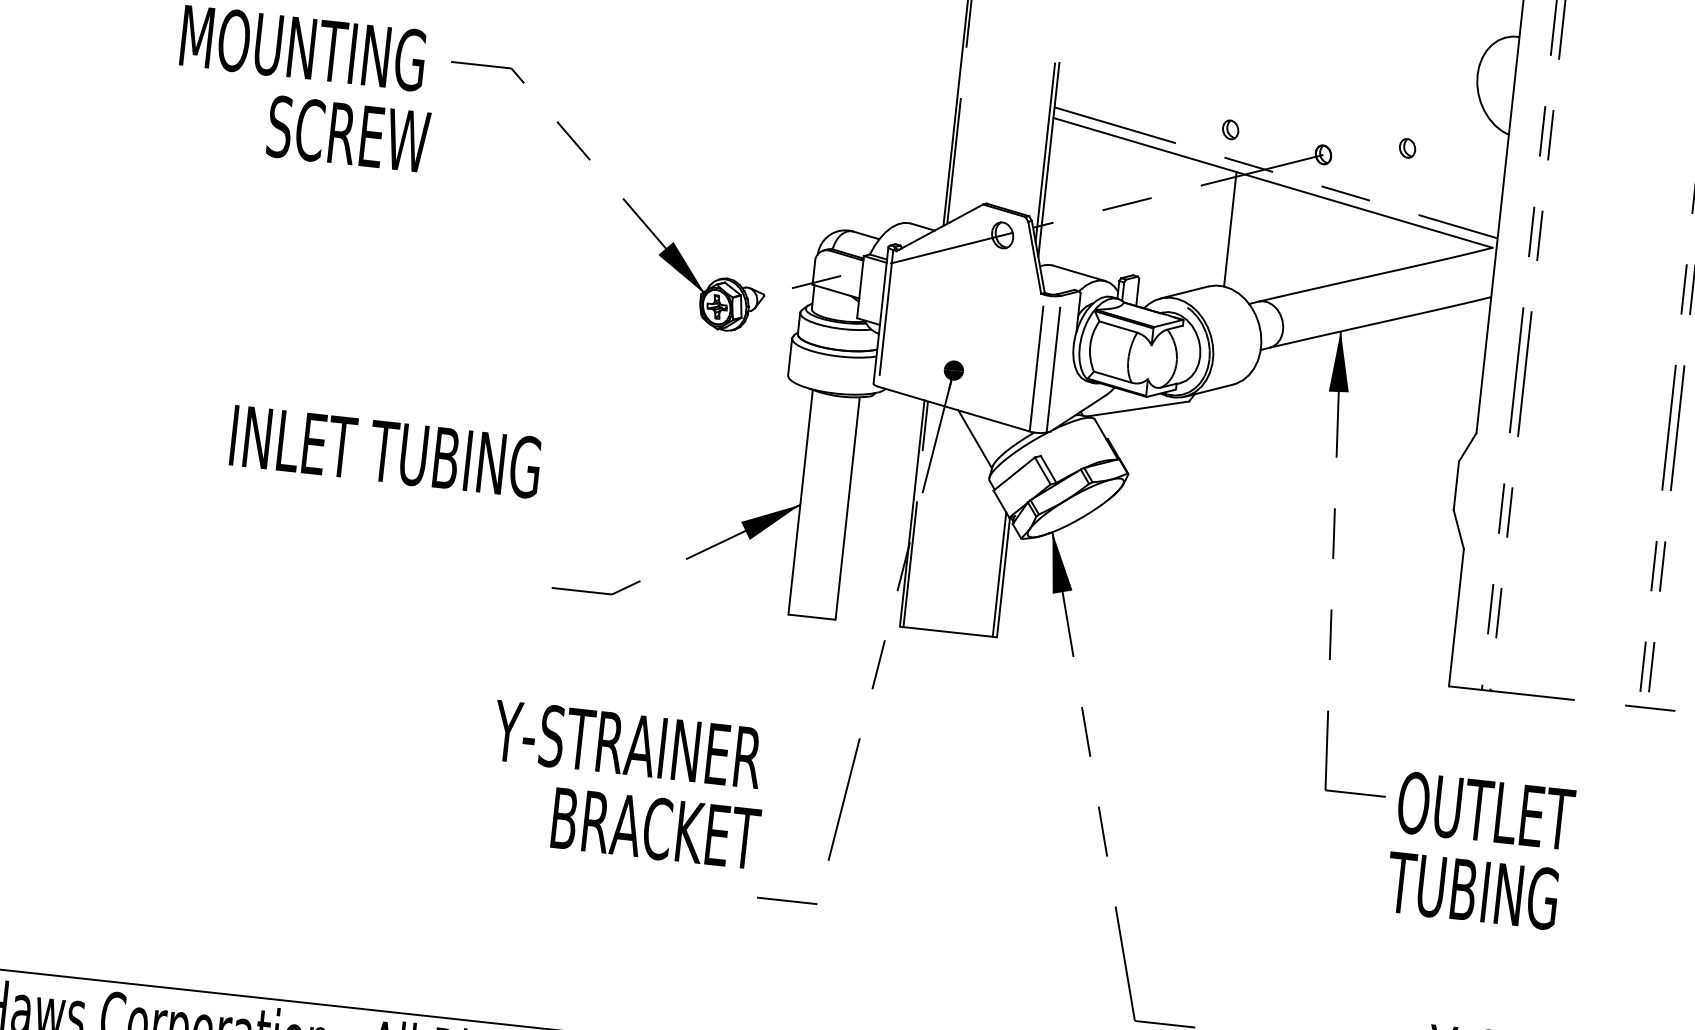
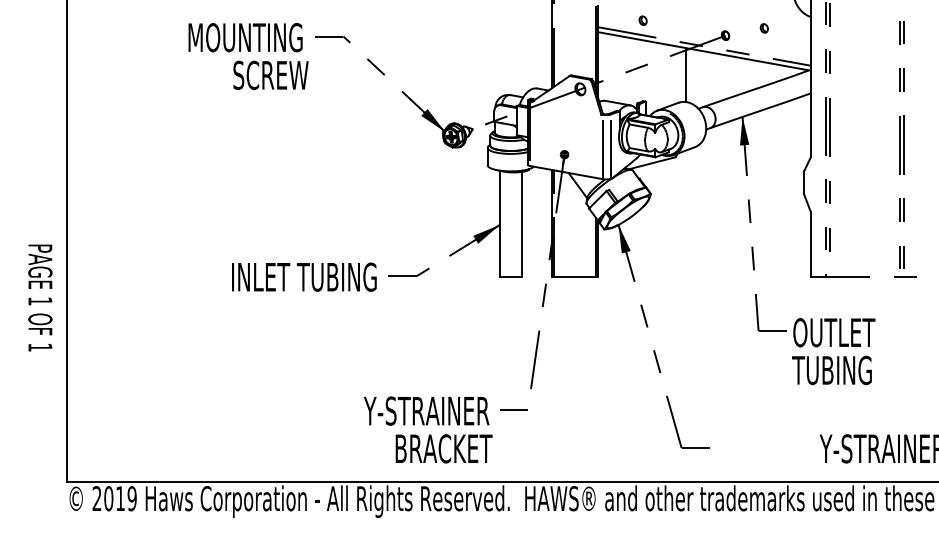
part: (1229, 129) -> (642, 20), moved
text: (386, 450) -> (304, 276), moved
text: (627, 783) -> (428, 429), moved

